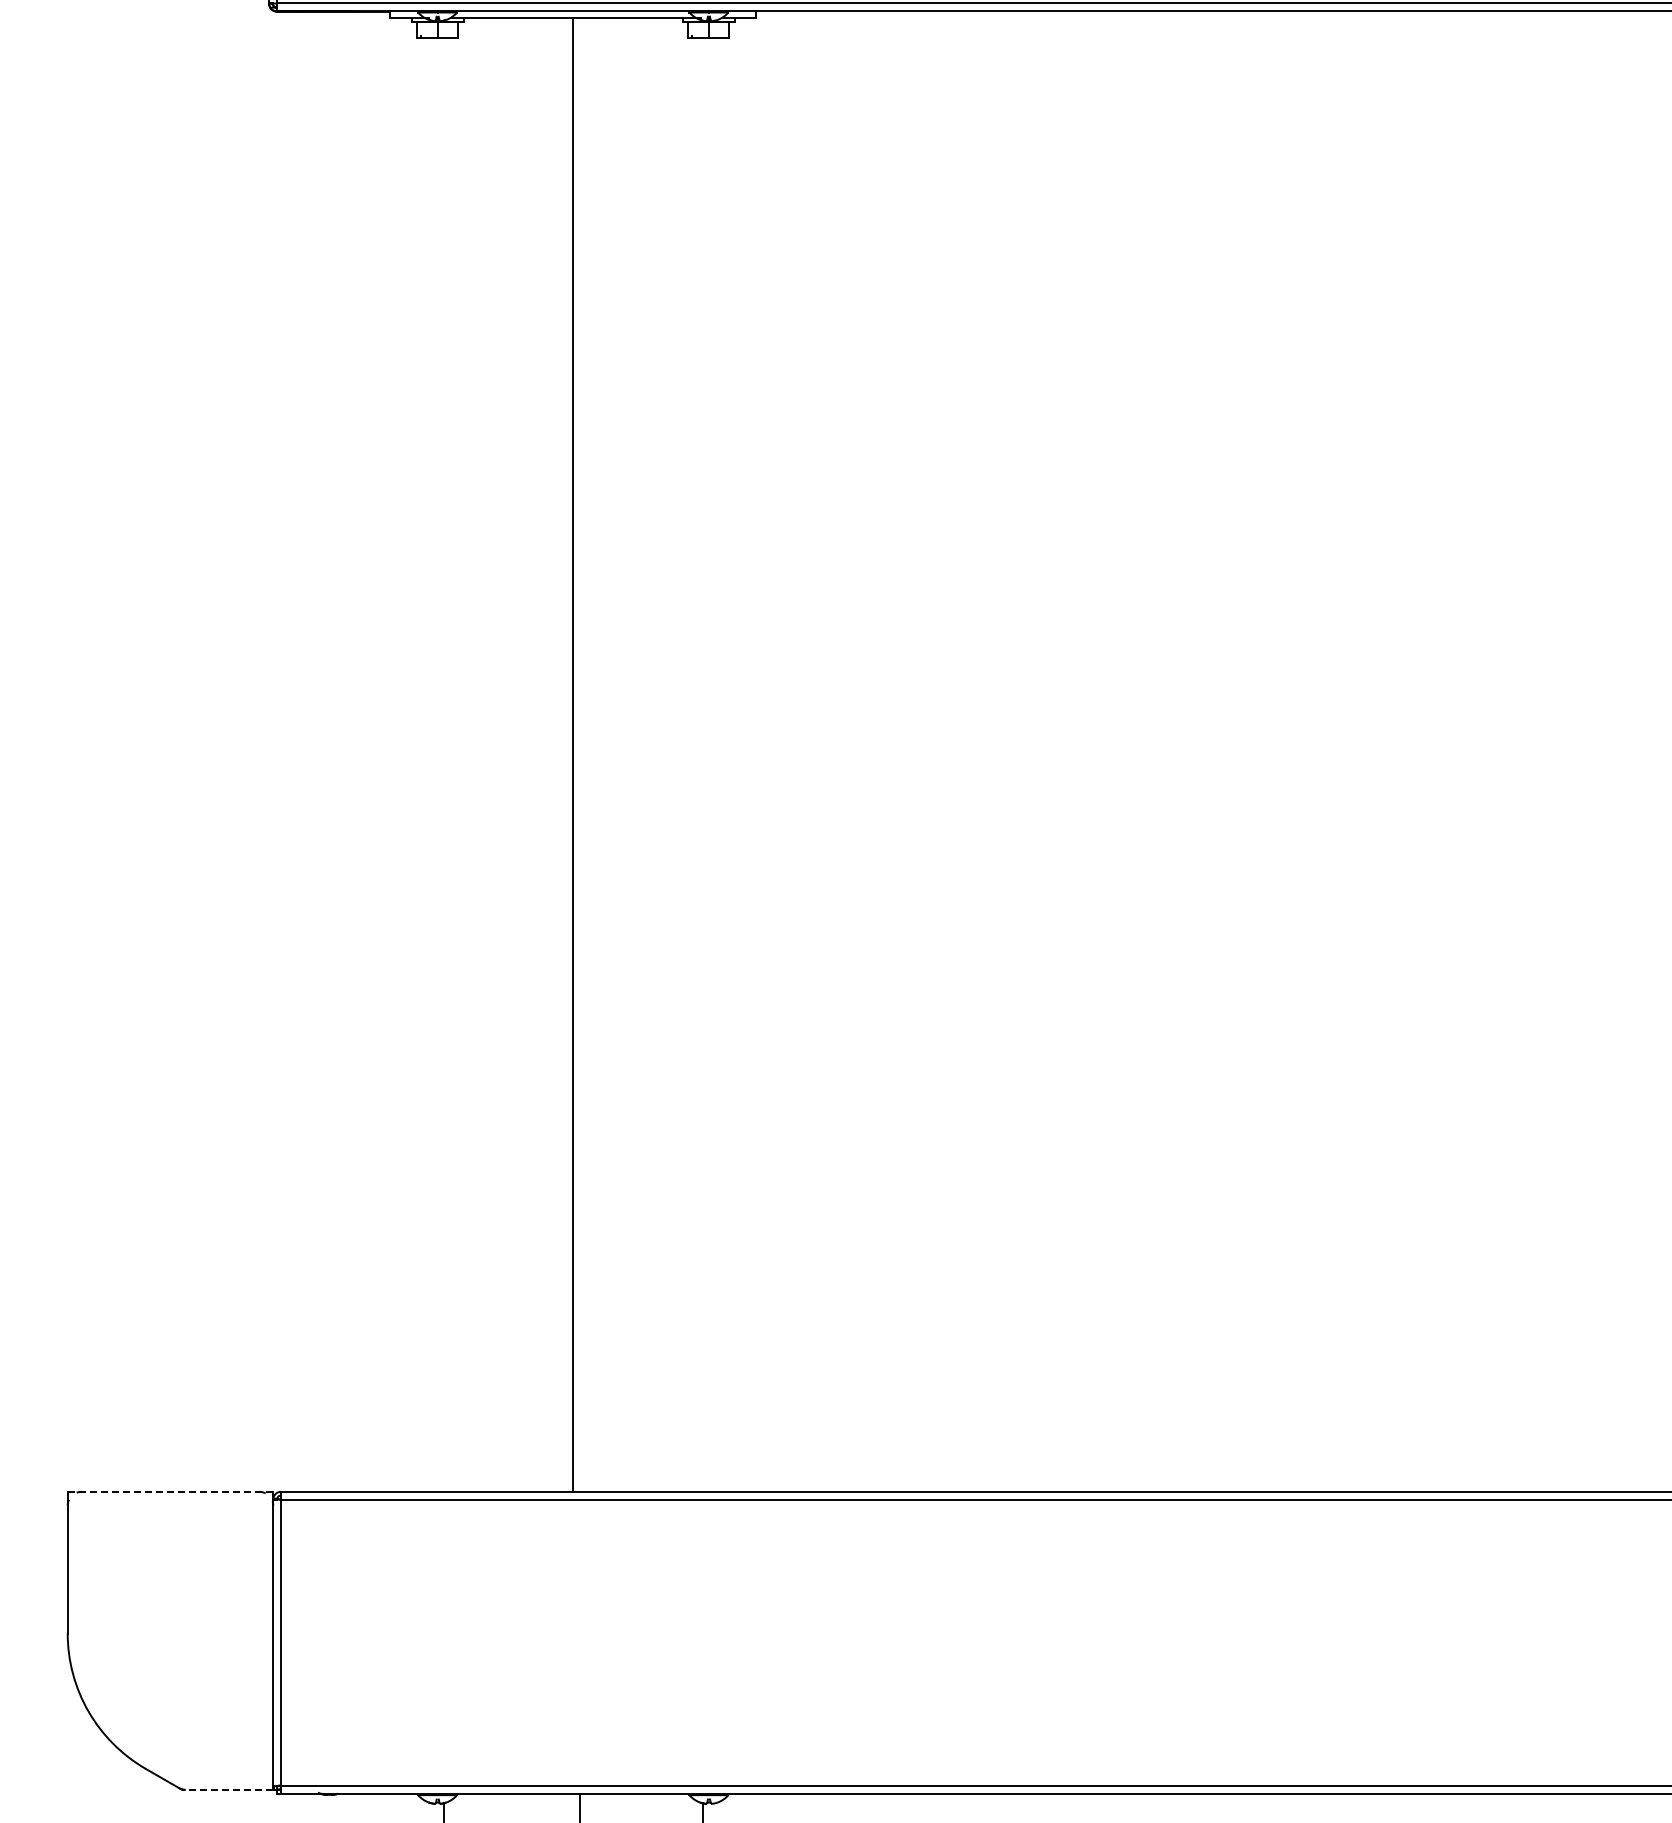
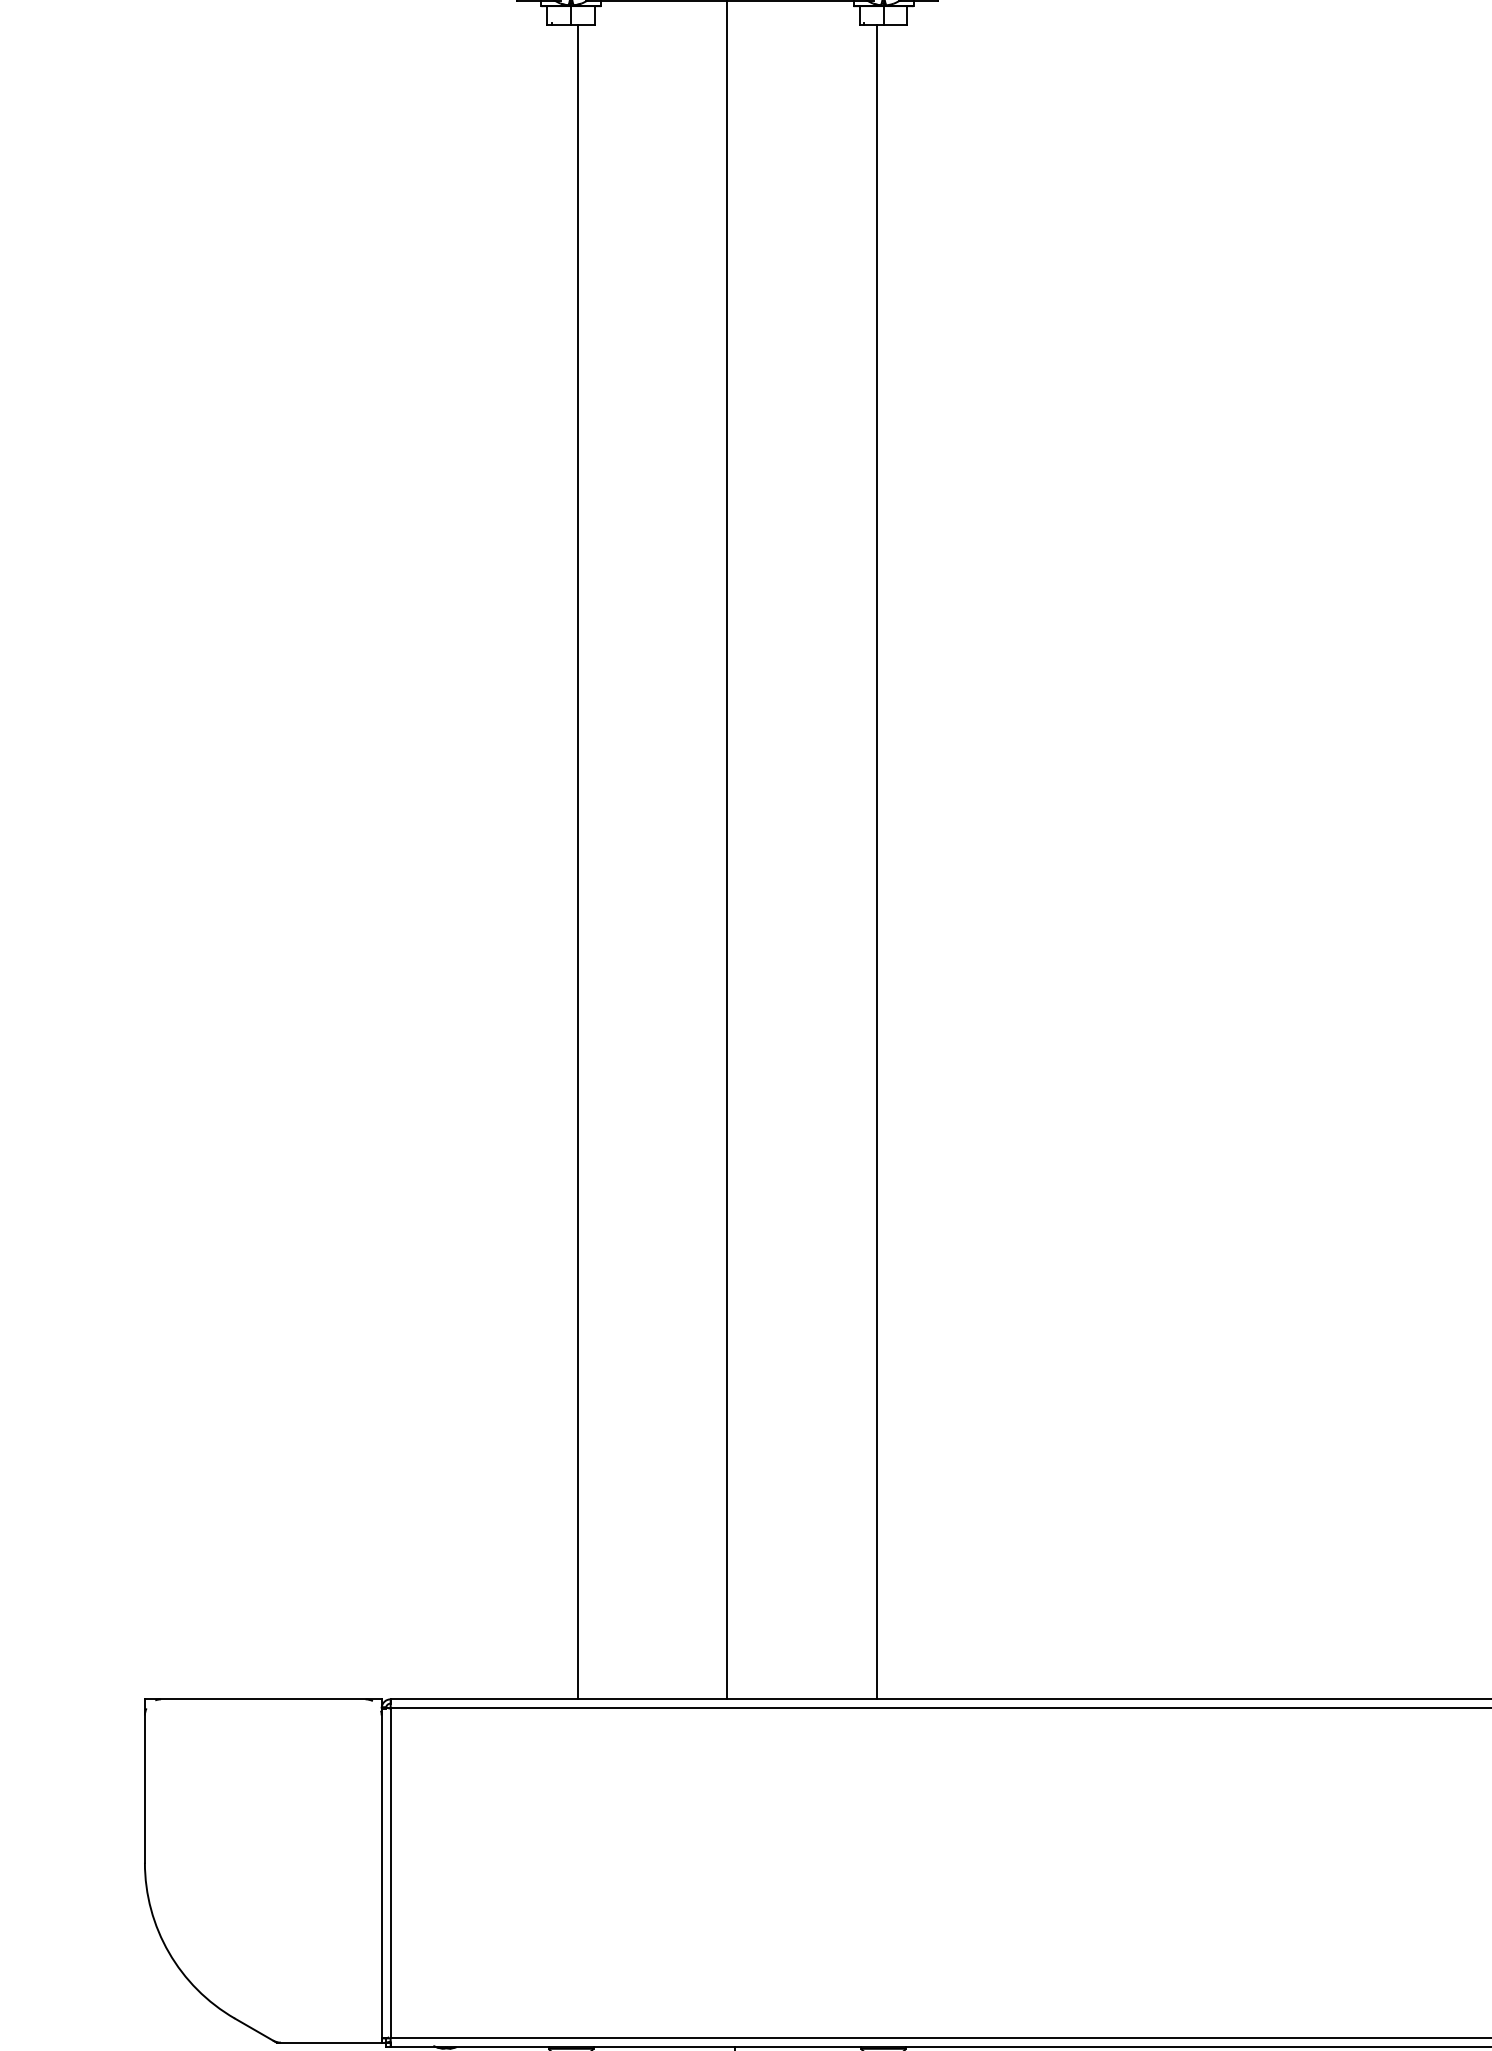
line: (443, 764) -> (577, 861), added
line: (702, 764) -> (876, 861), added
line: (170, 1491) -> (263, 1698), dashed -> solid
line: (227, 1789) -> (328, 2042), dashed -> solid

